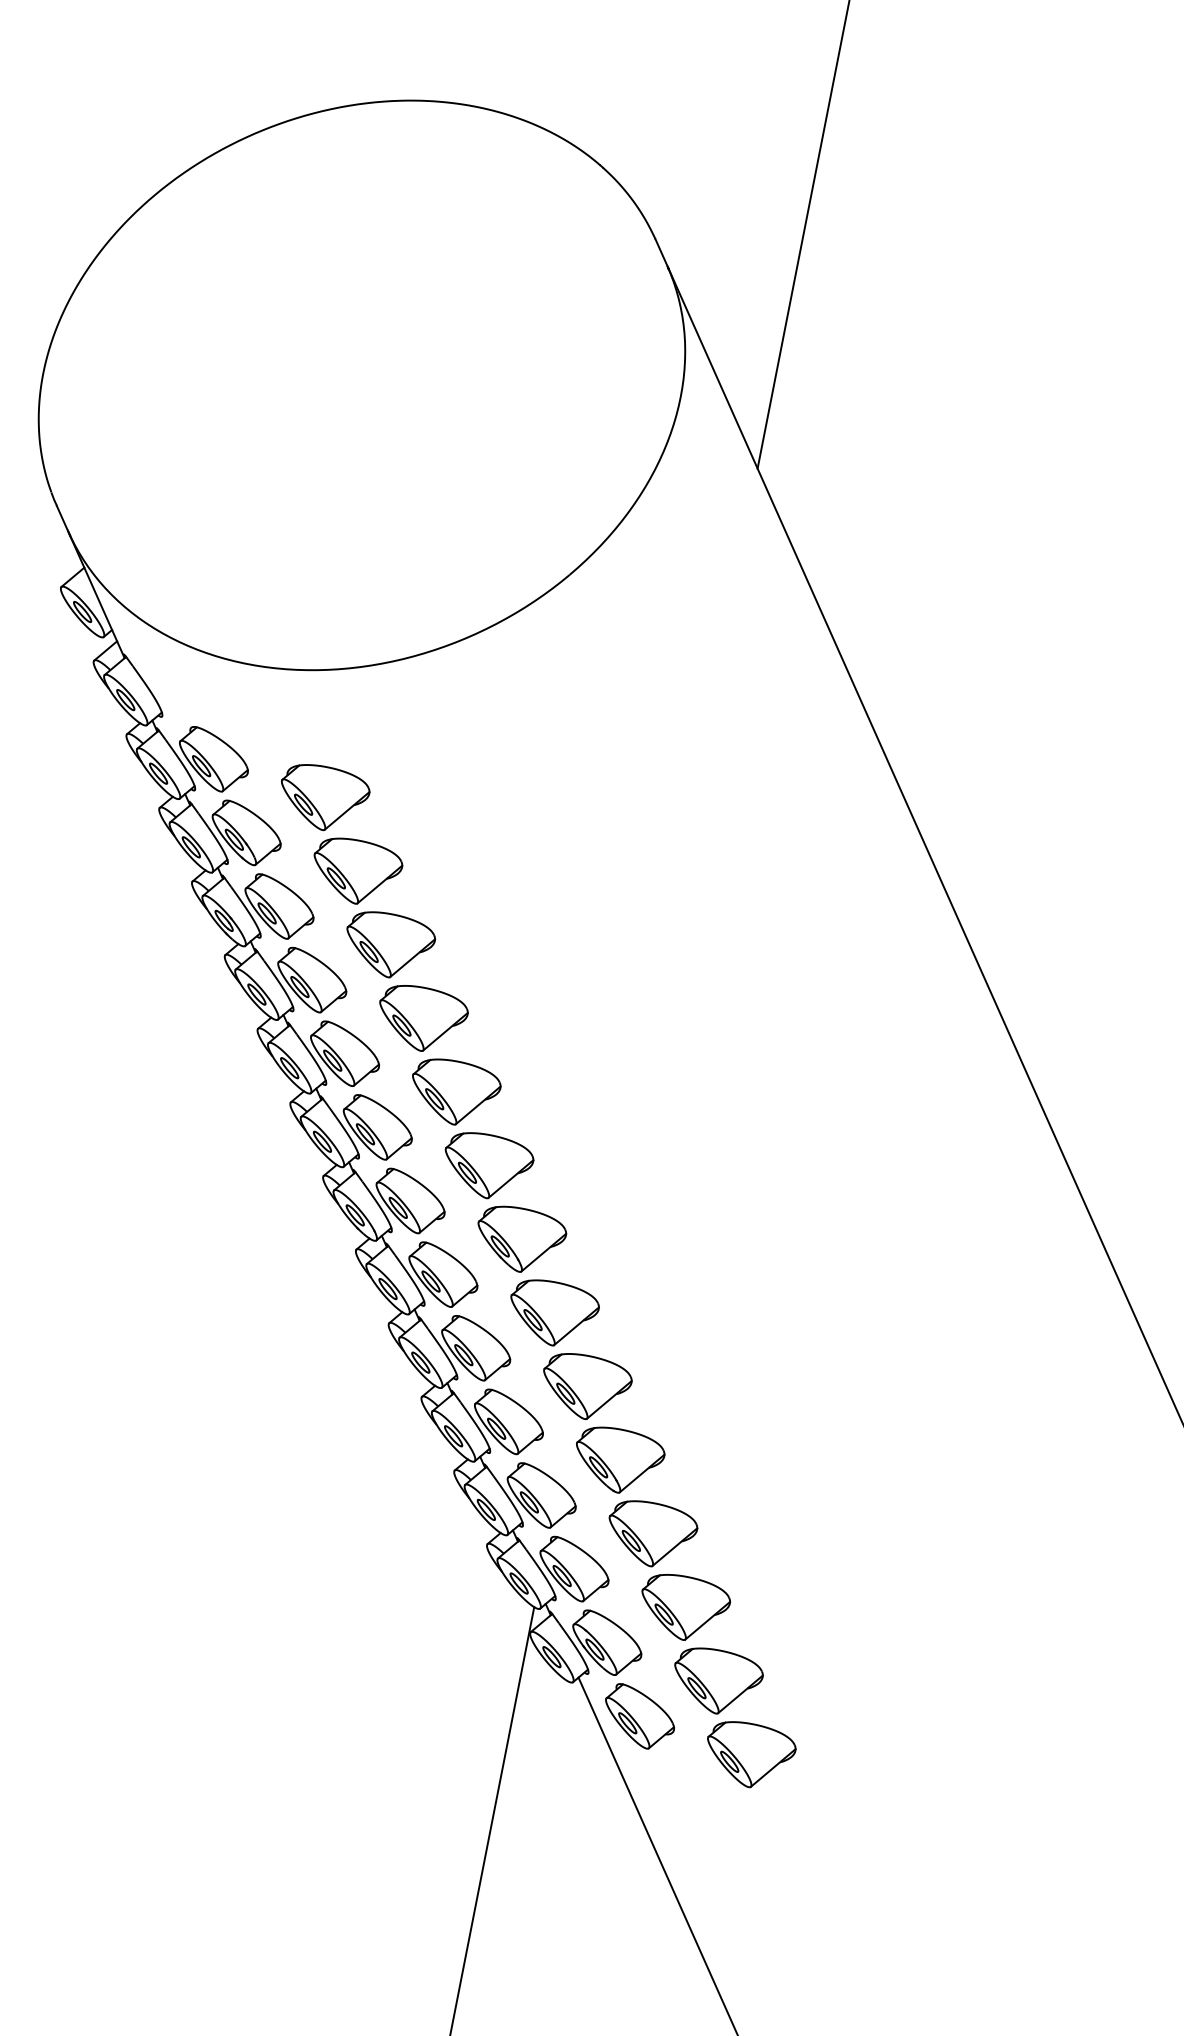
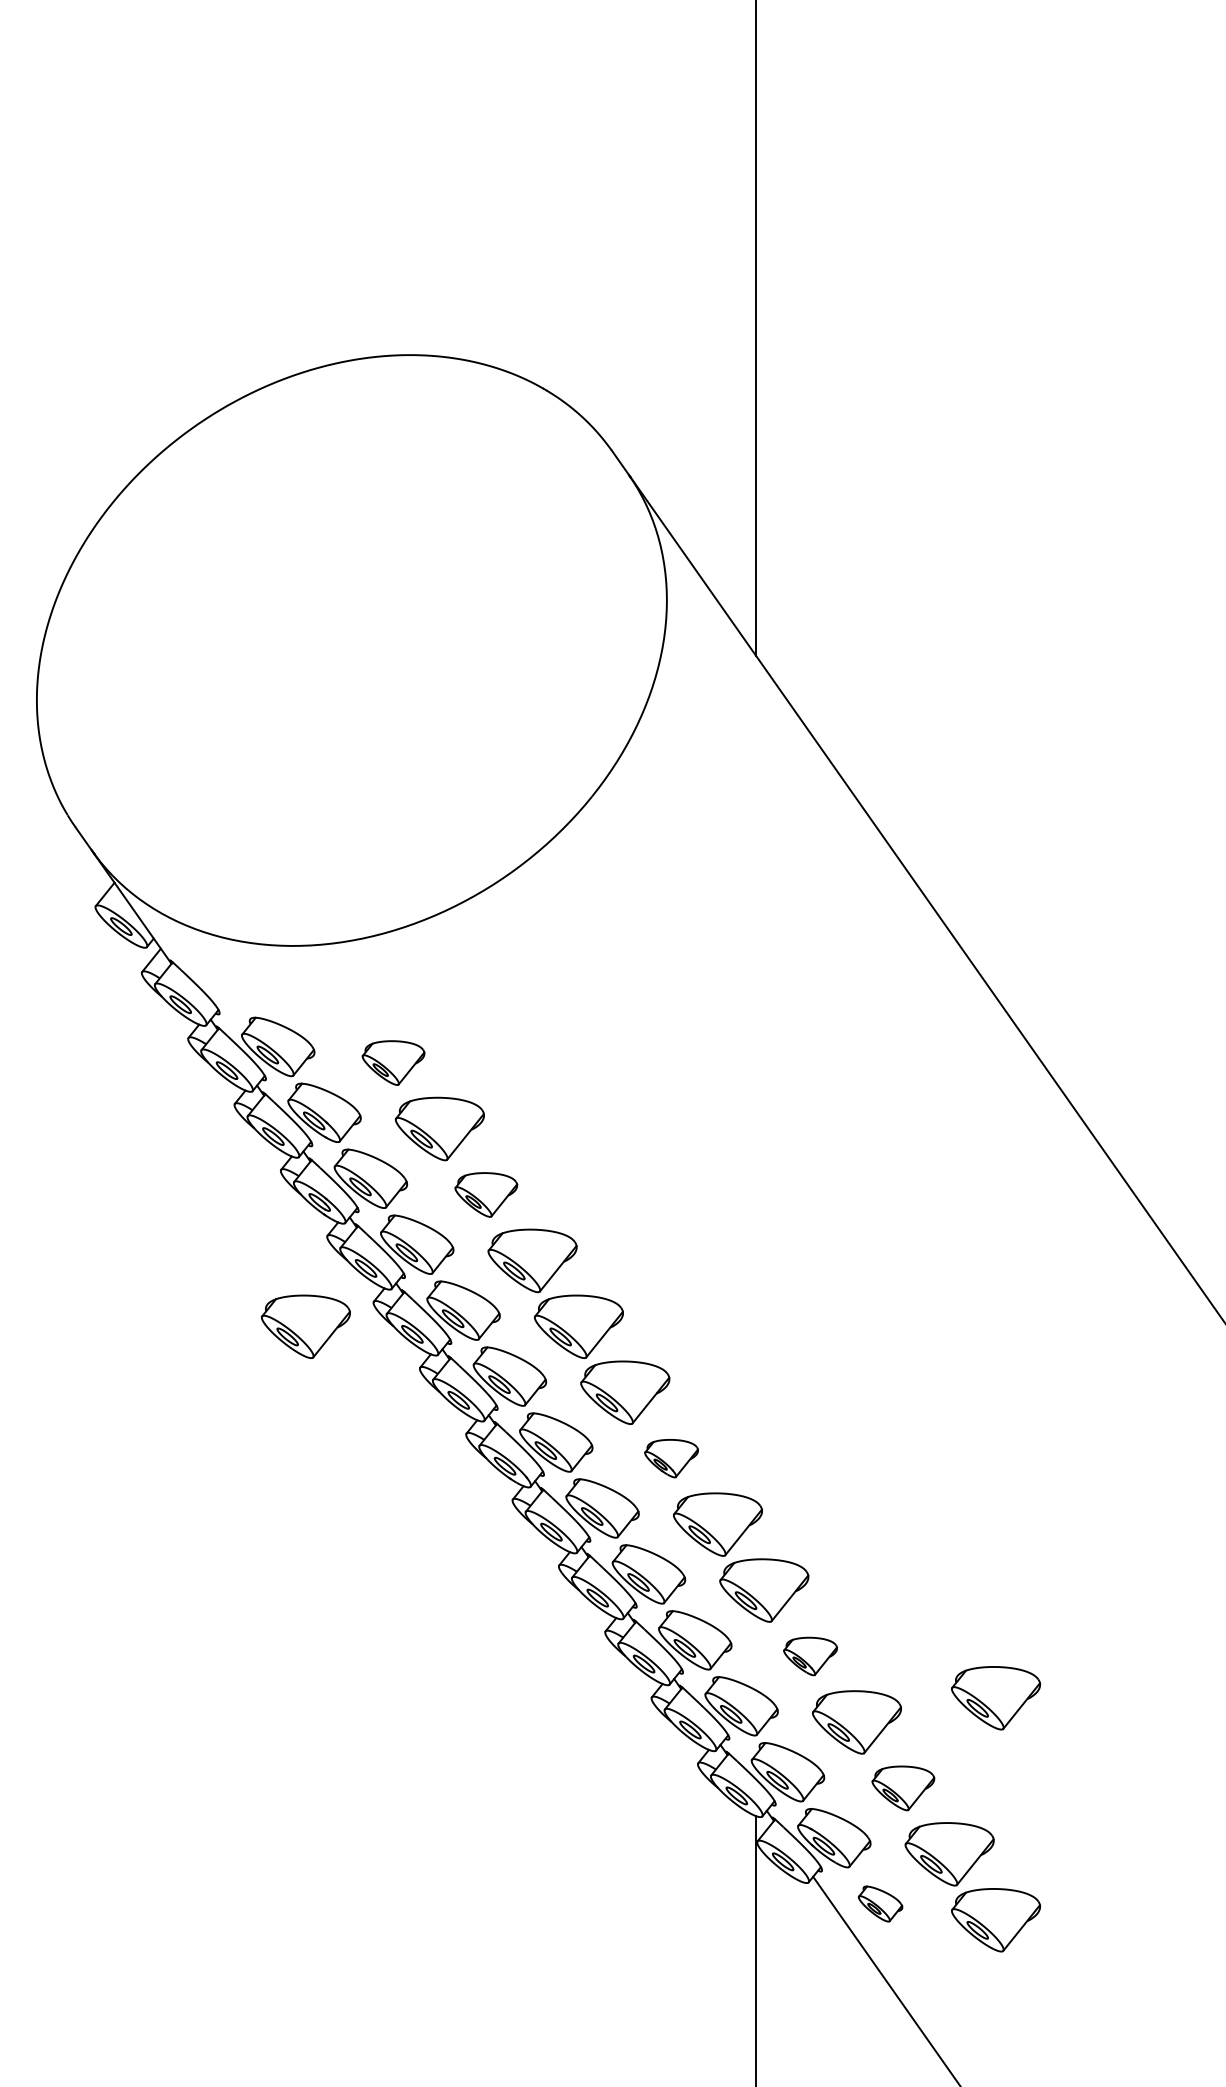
part: (323, 797) -> (393, 1062), size x0.7
part: (389, 945) -> (486, 1194), size x0.7
part: (186, 1039) -> (305, 1326), added
part: (520, 1239) -> (671, 1458), size x0.6
part: (618, 1460) -> (810, 1656), size x0.6
part: (792, 1537) -> (996, 1698), added
part: (684, 1608) -> (903, 1788), size x0.7
part: (639, 1716) -> (880, 1903), size x0.6

